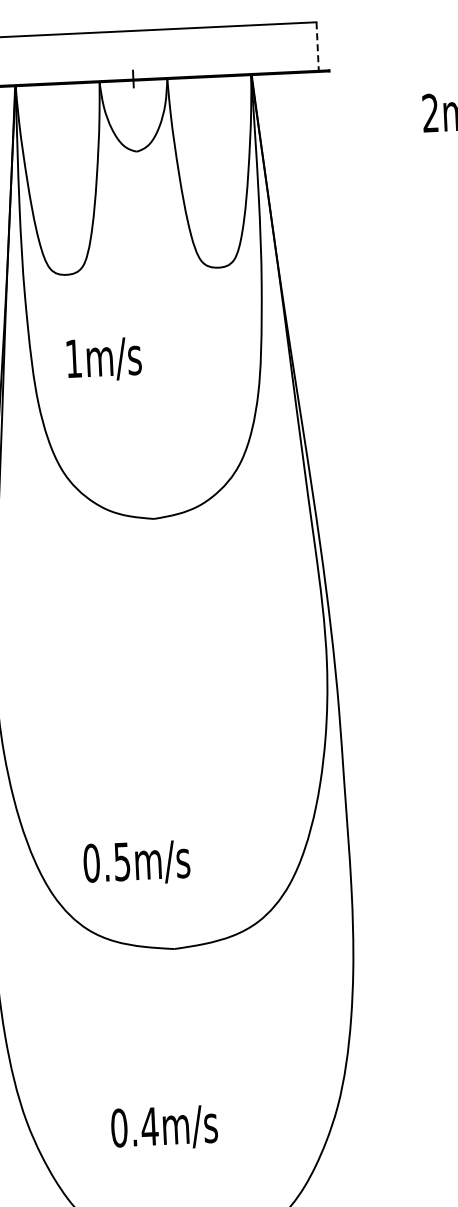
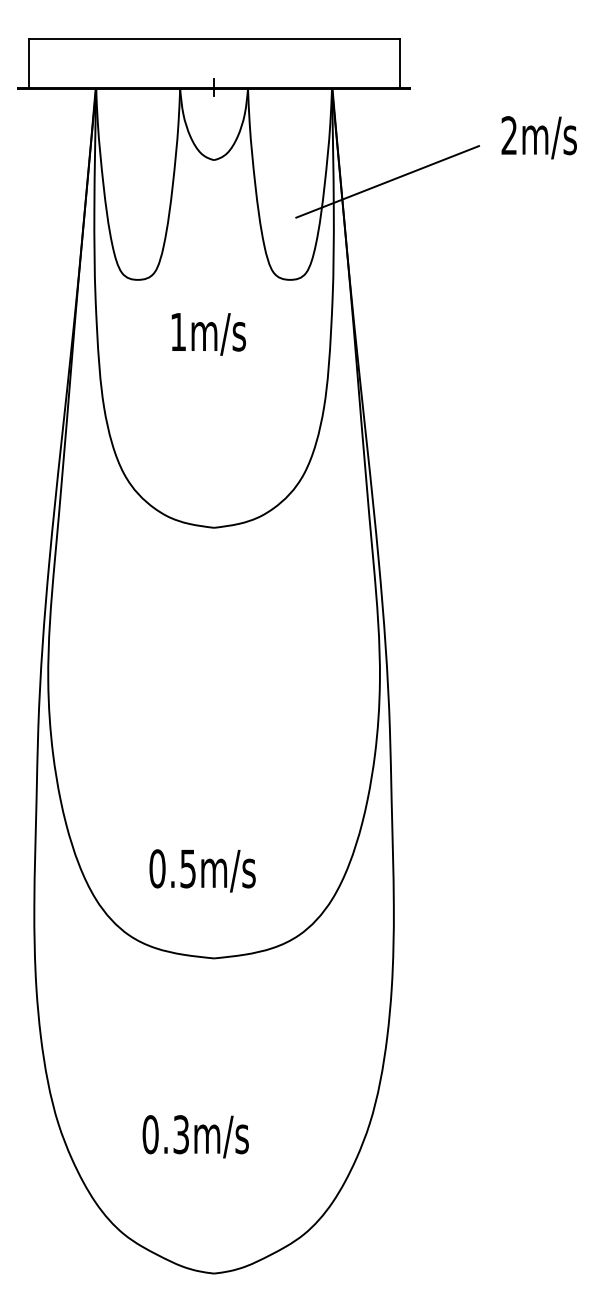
line: (317, 47) -> (399, 64), dashed -> solid
line: (311, 164) -> (387, 181), added
text: (103, 359) -> (208, 334), moved
text: (136, 862) -> (202, 870), moved
text: (149, 1126) -> (180, 1134), 0.4m/s -> 0.3m/s

